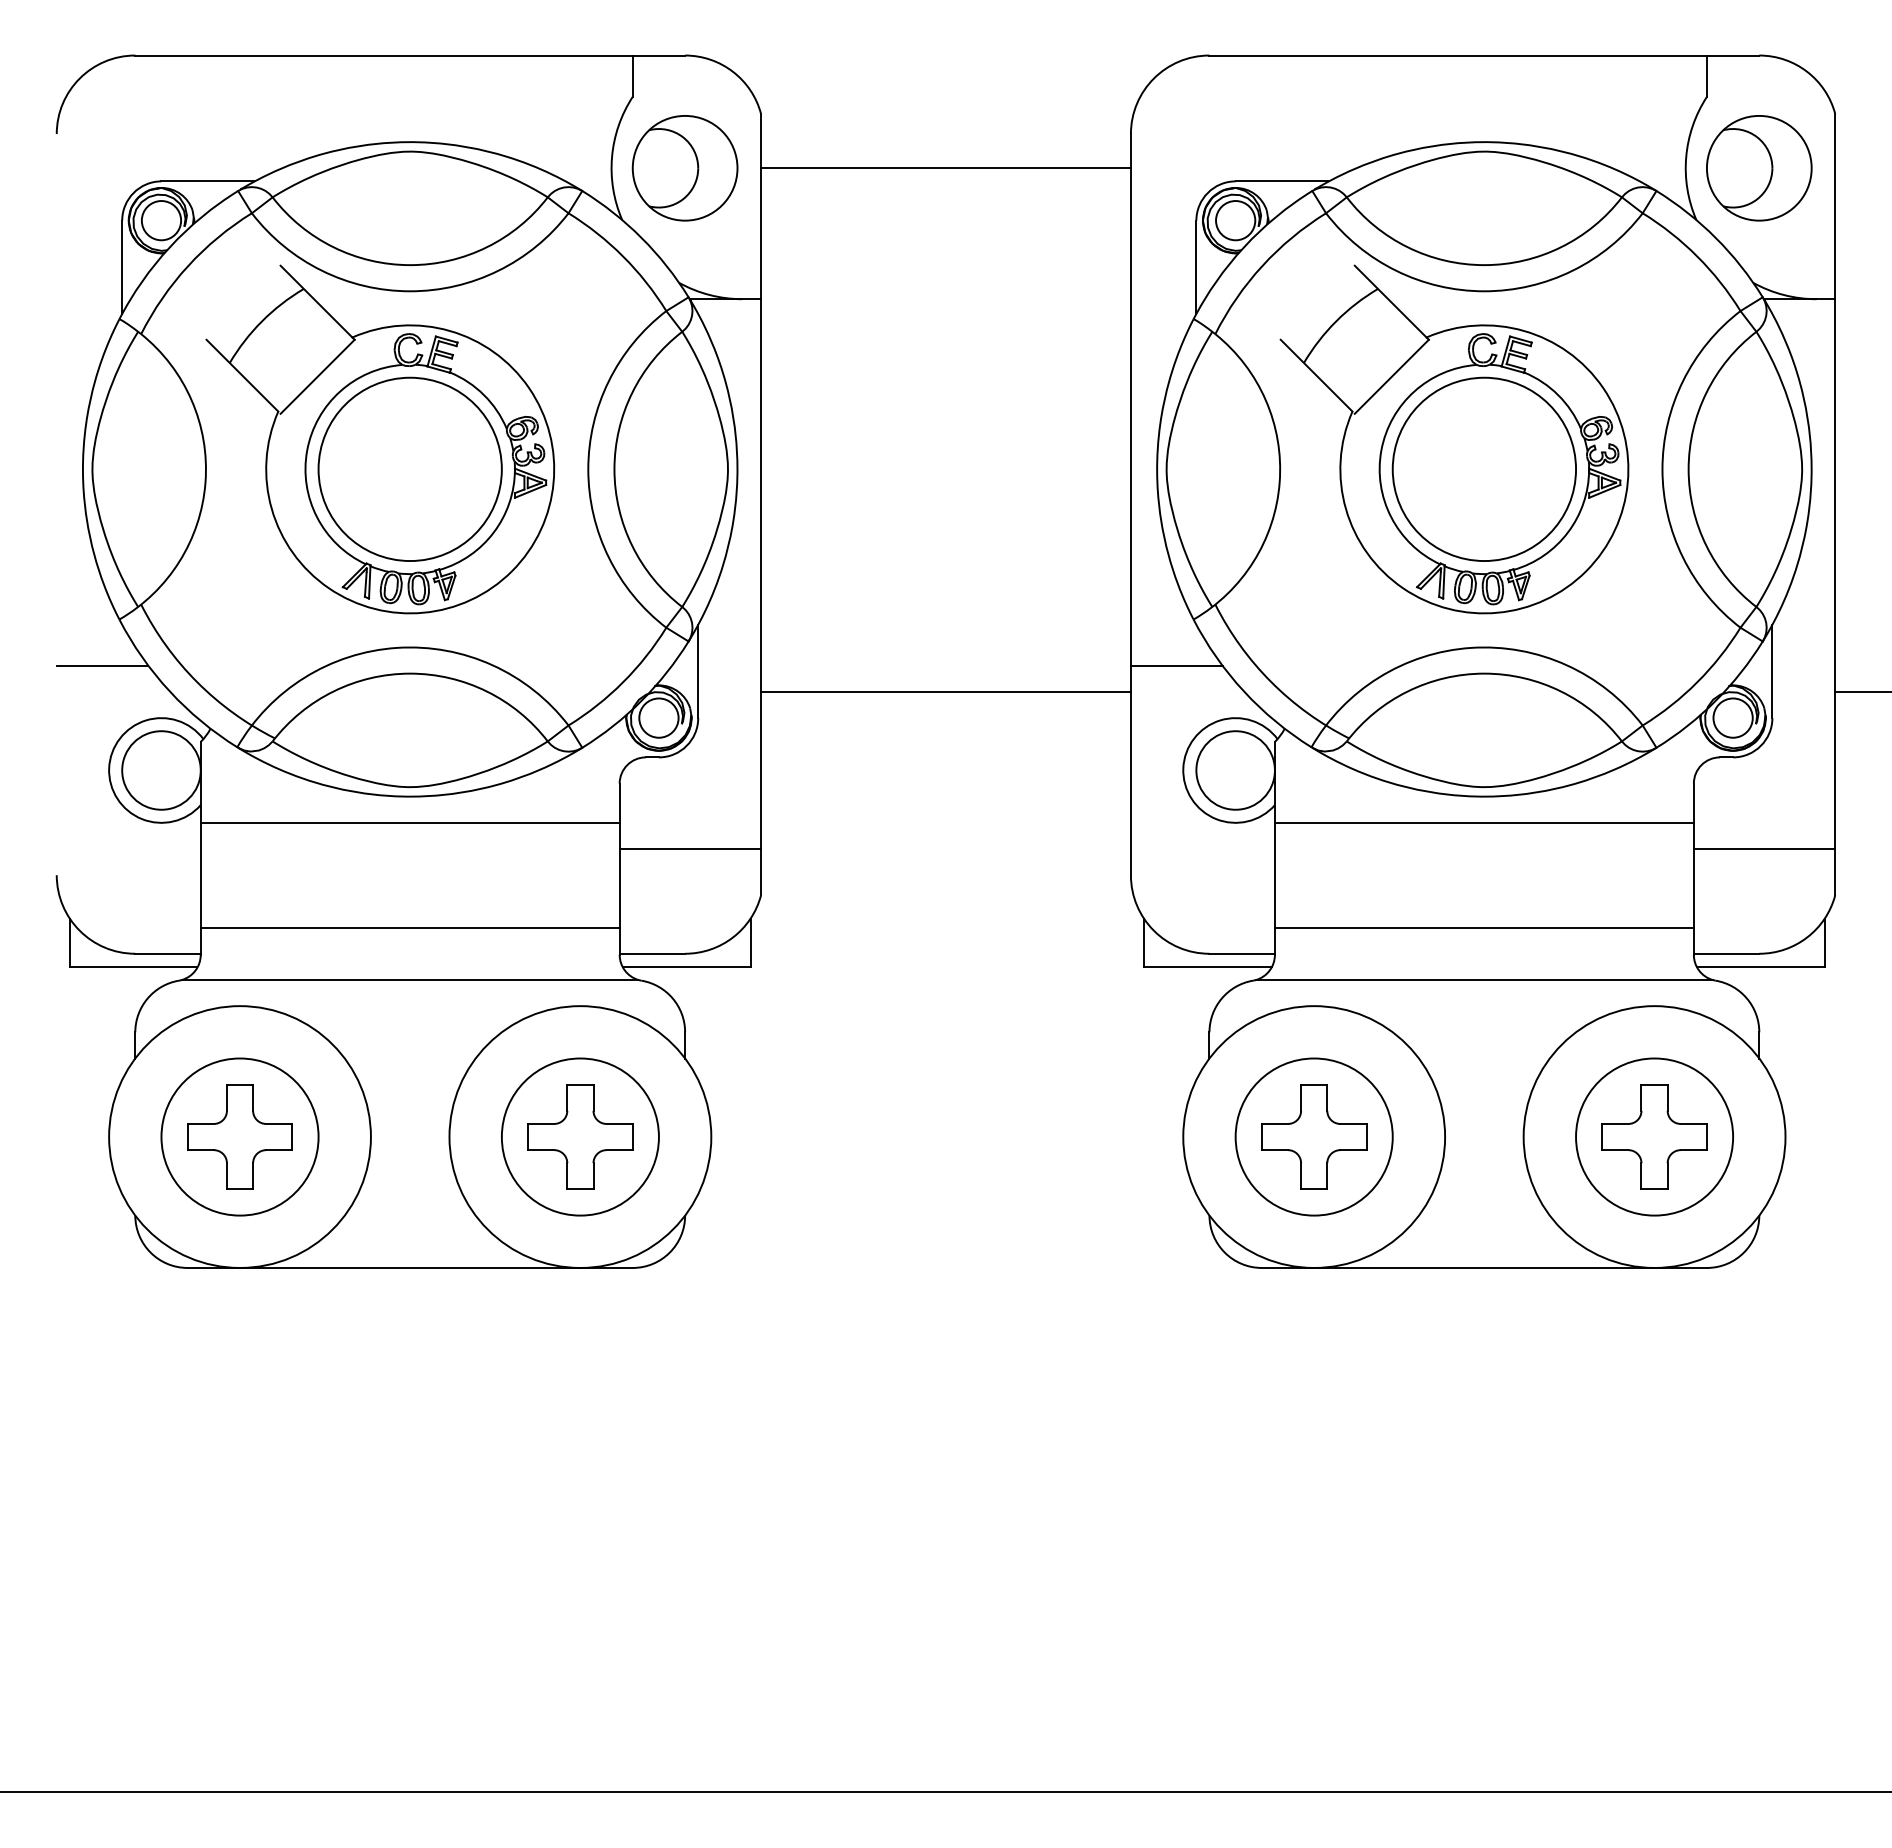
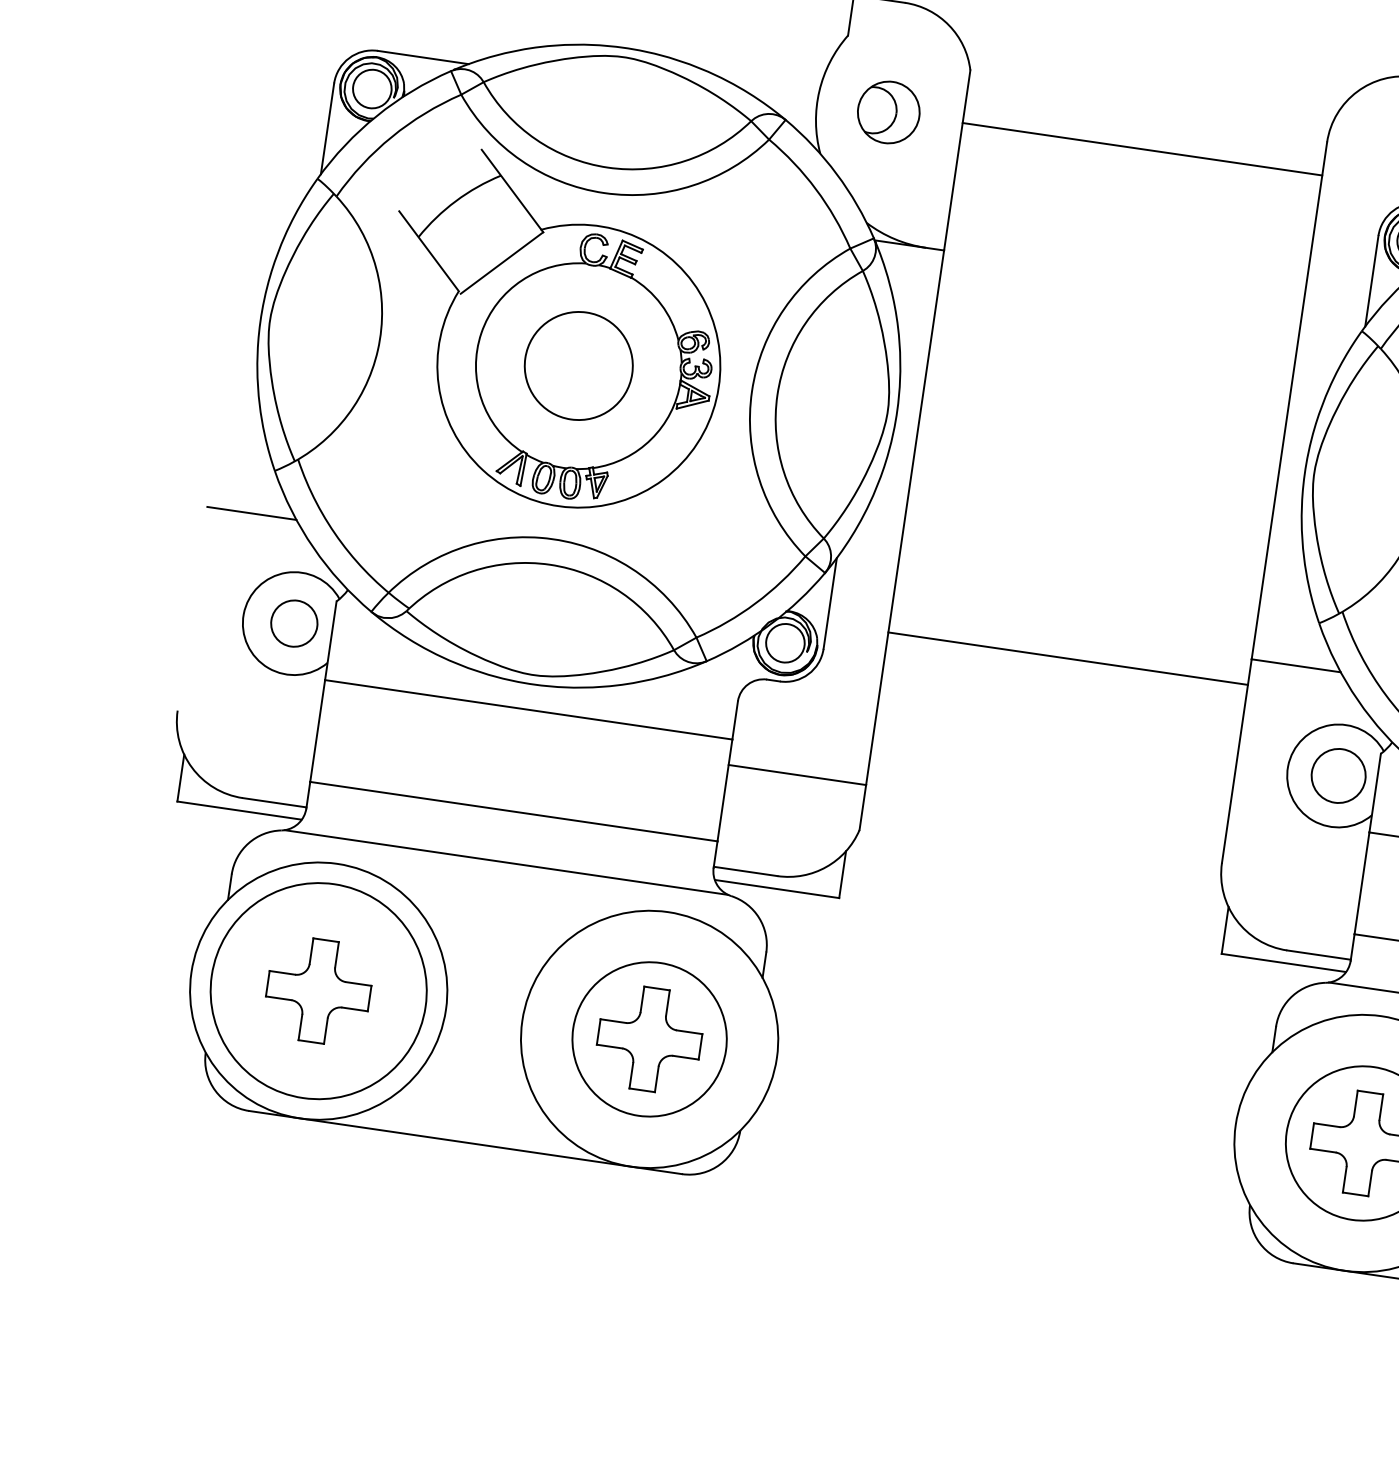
part: (684, 168) -> (888, 112), size x0.6
circle: (409, 468) -> (578, 365), size x0.6
circle: (161, 770) -> (294, 623), size x0.6
circle: (1235, 770) -> (1338, 775), size x0.7
circle: (239, 1136) -> (318, 990), size x1.4

